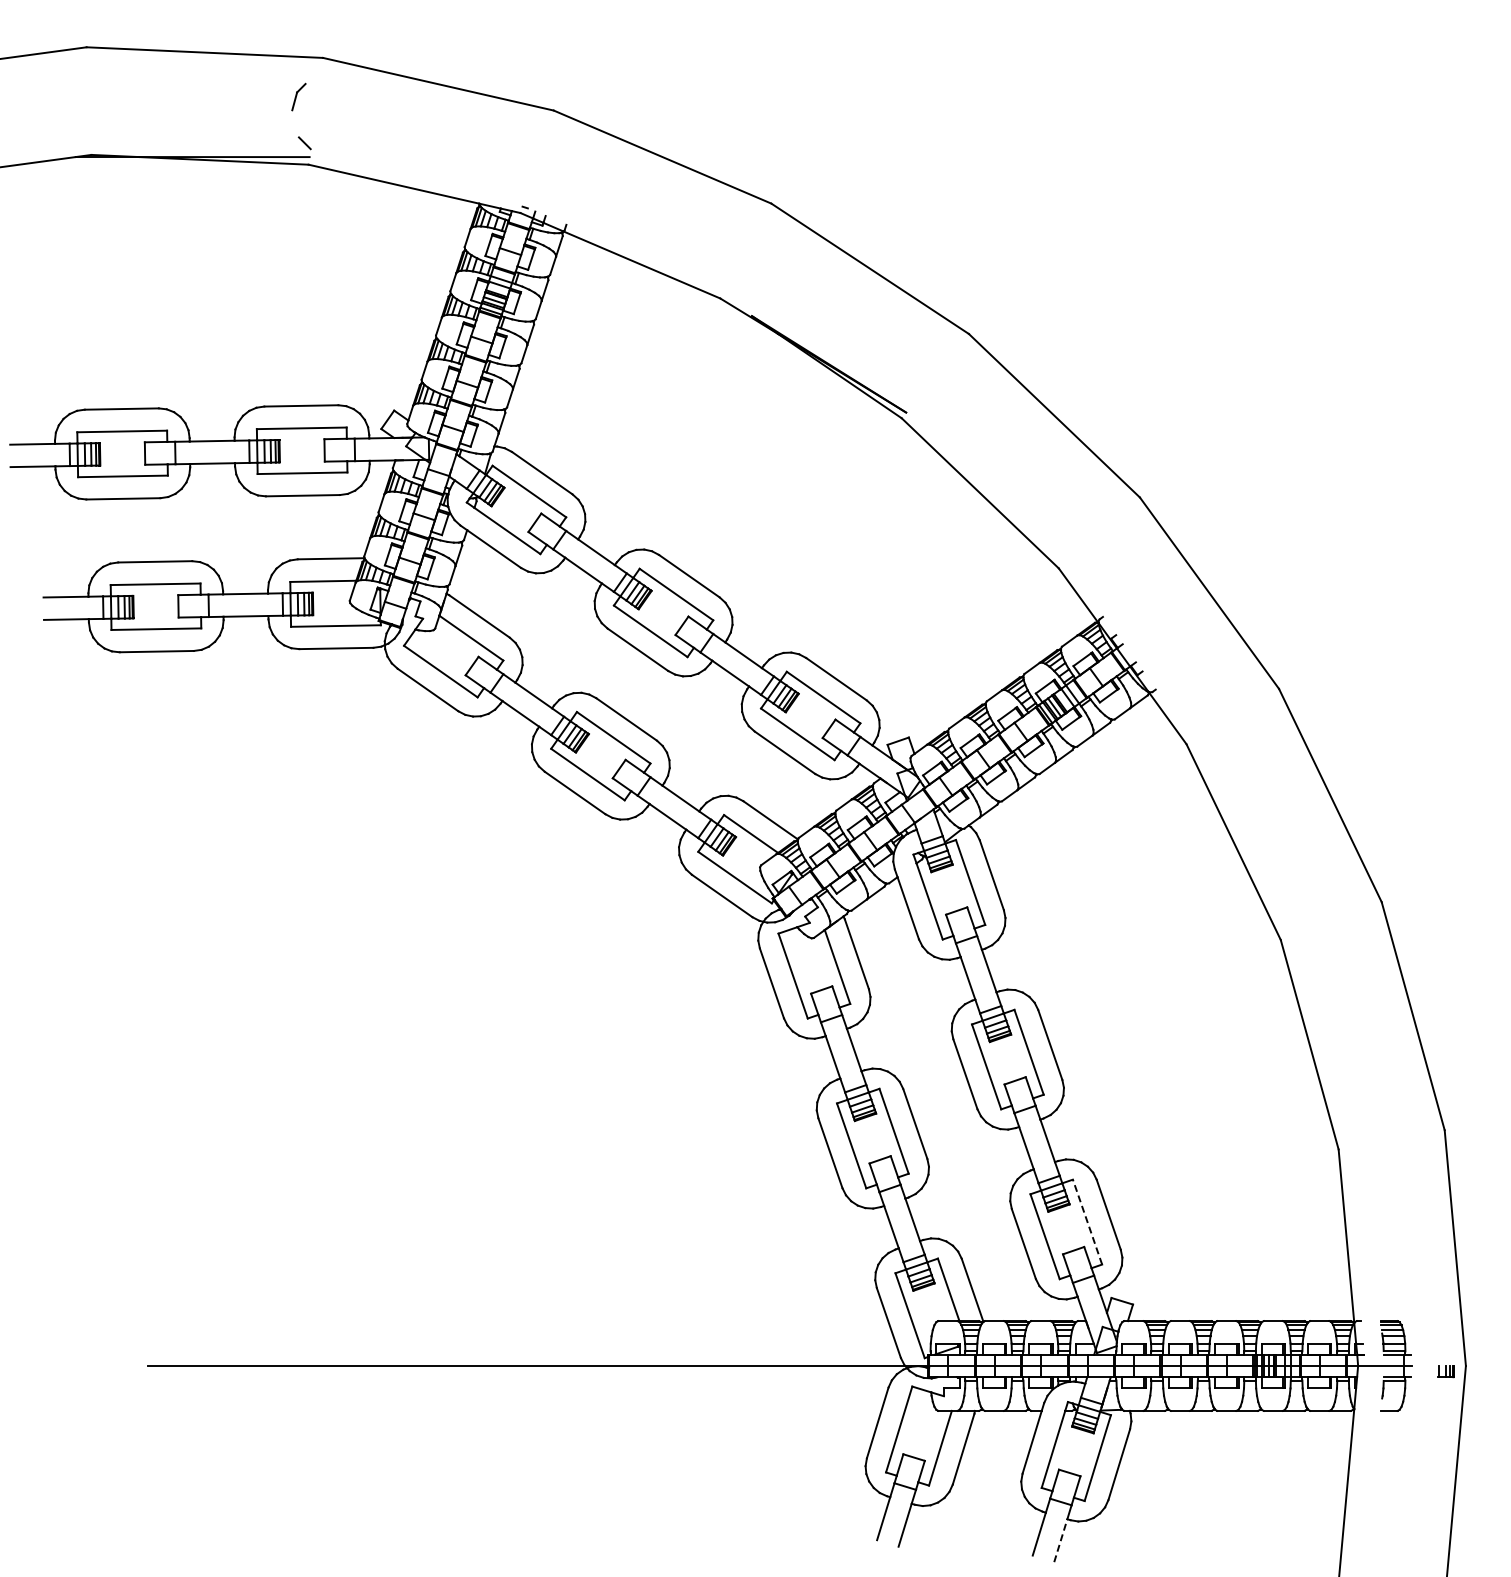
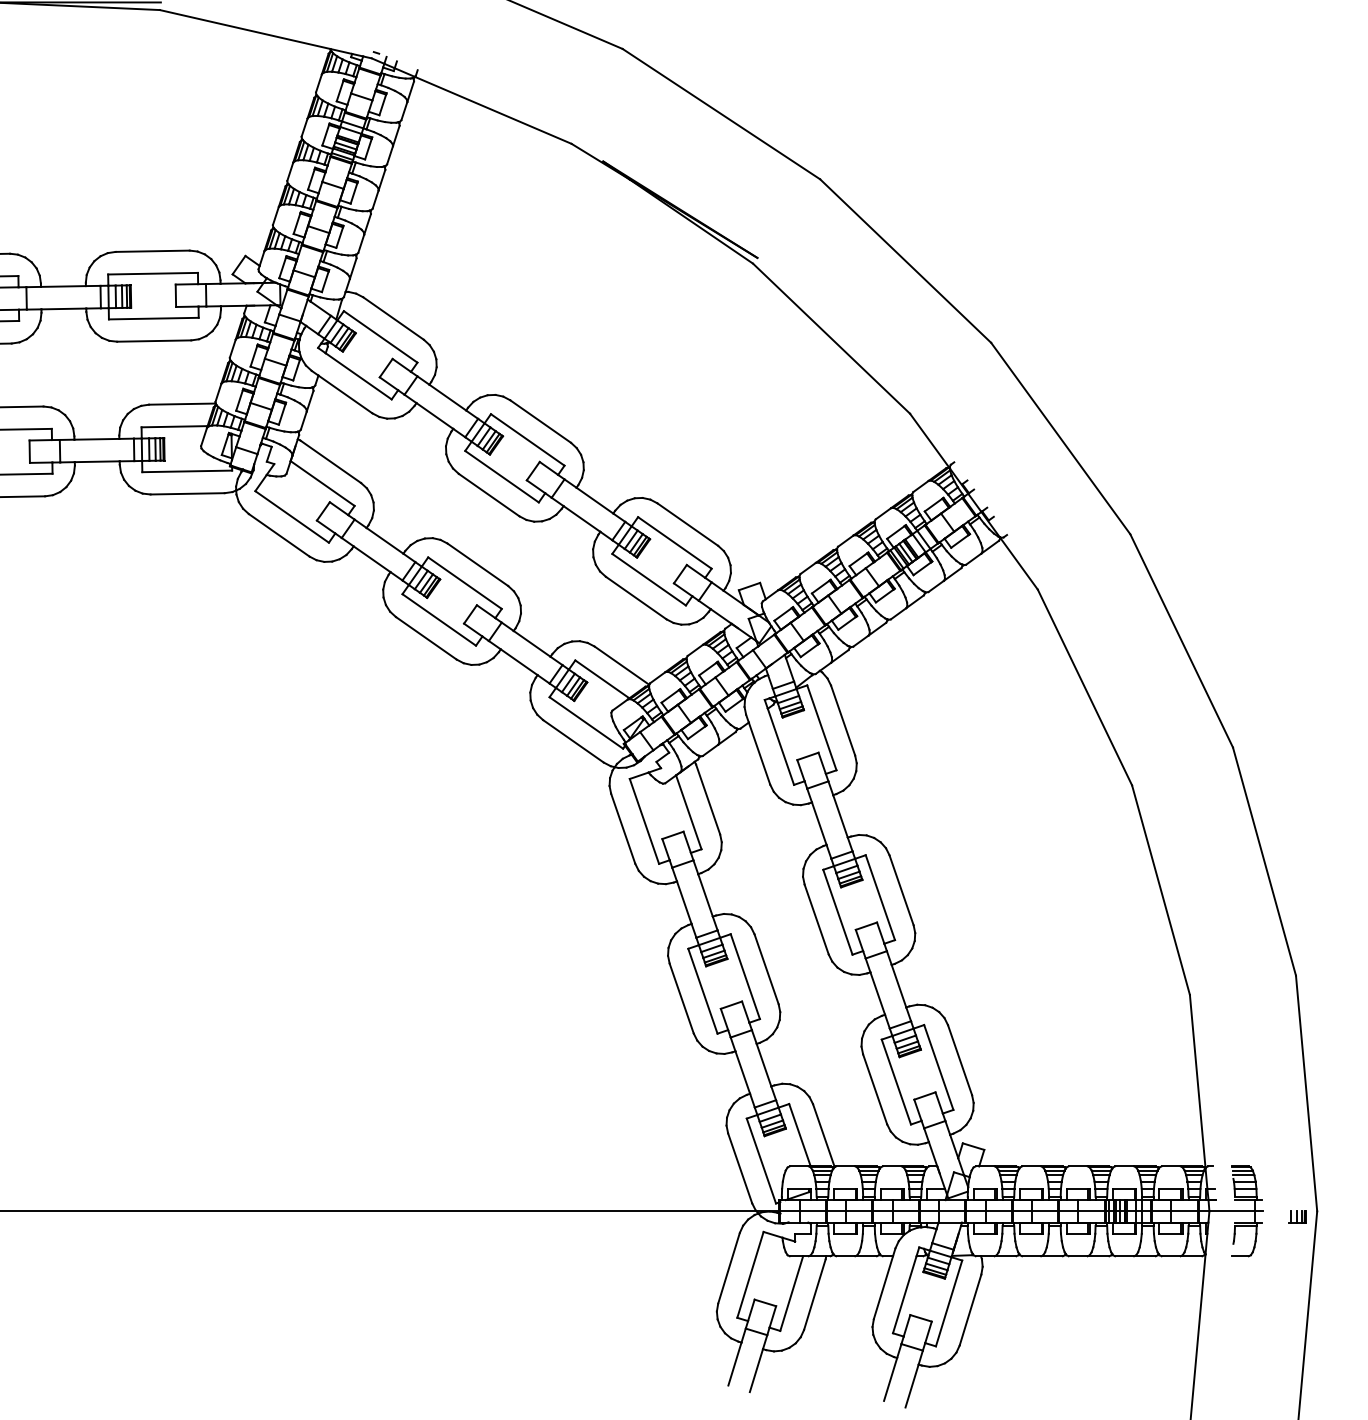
line: (1087, 1222) -> (938, 1067), dashed -> solid
line: (1060, 1540) -> (911, 1385), dashed -> solid

